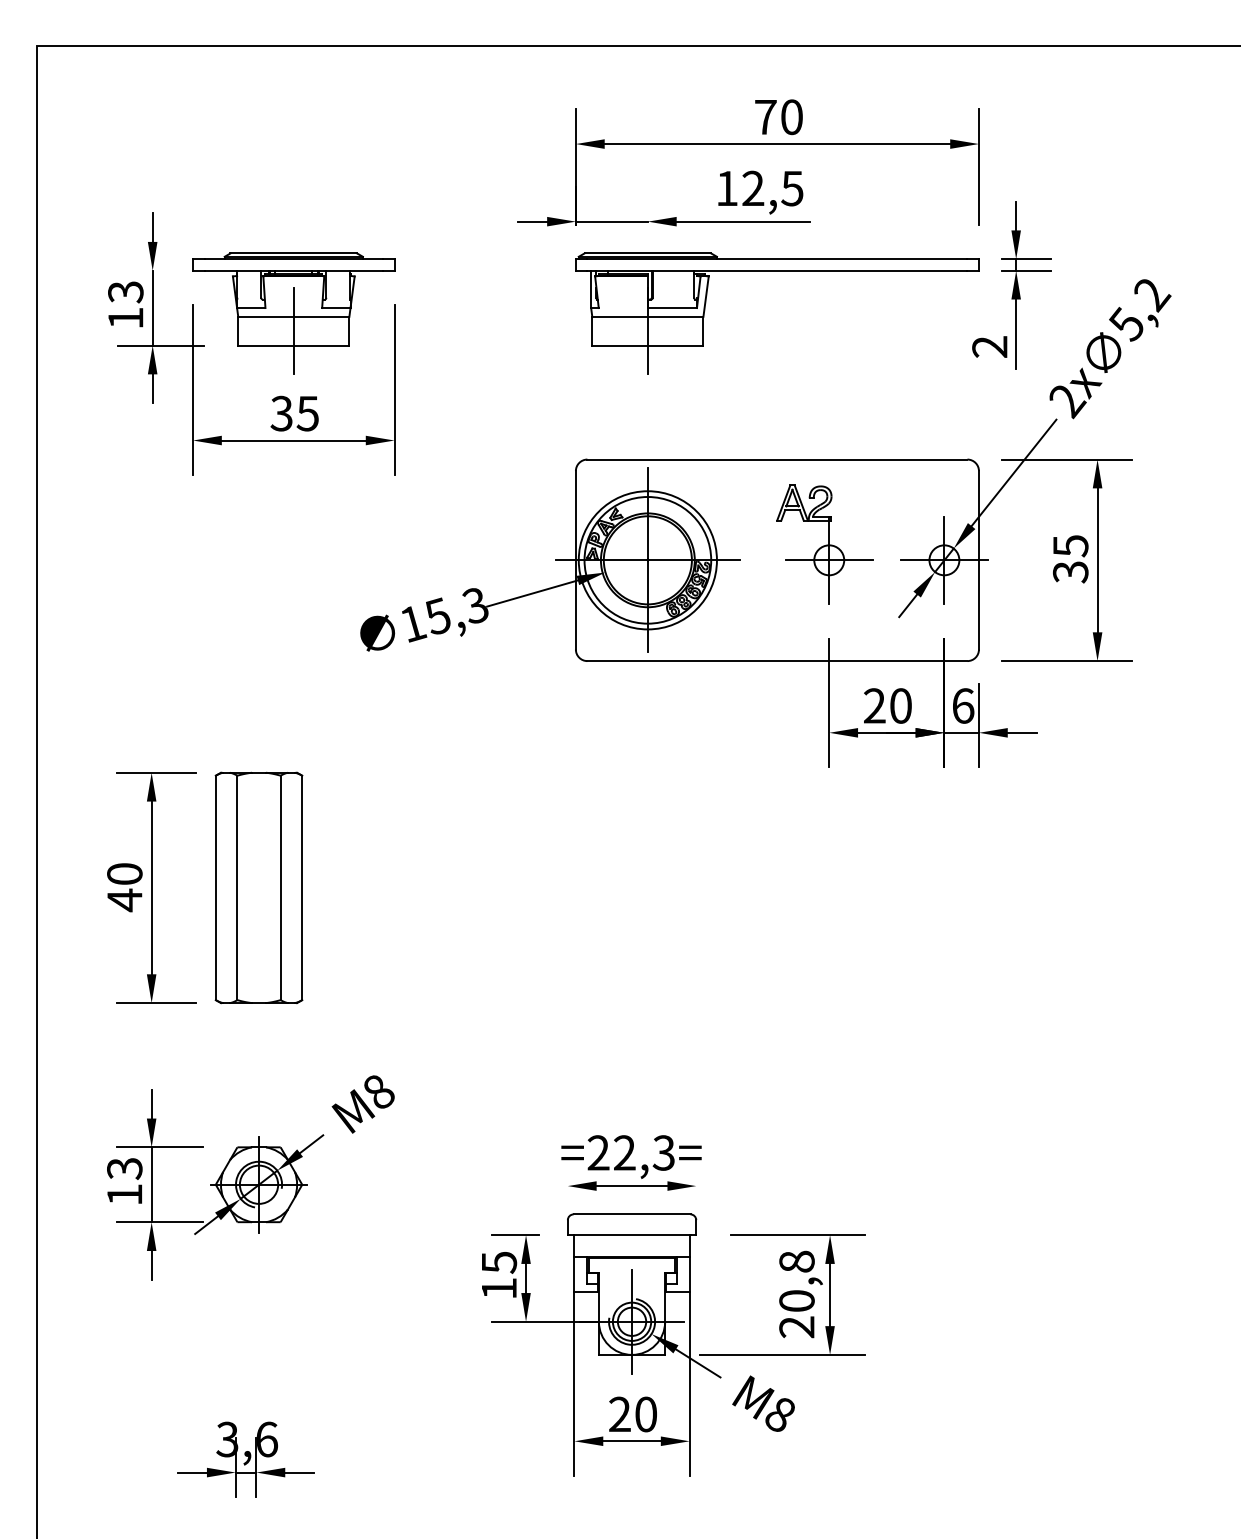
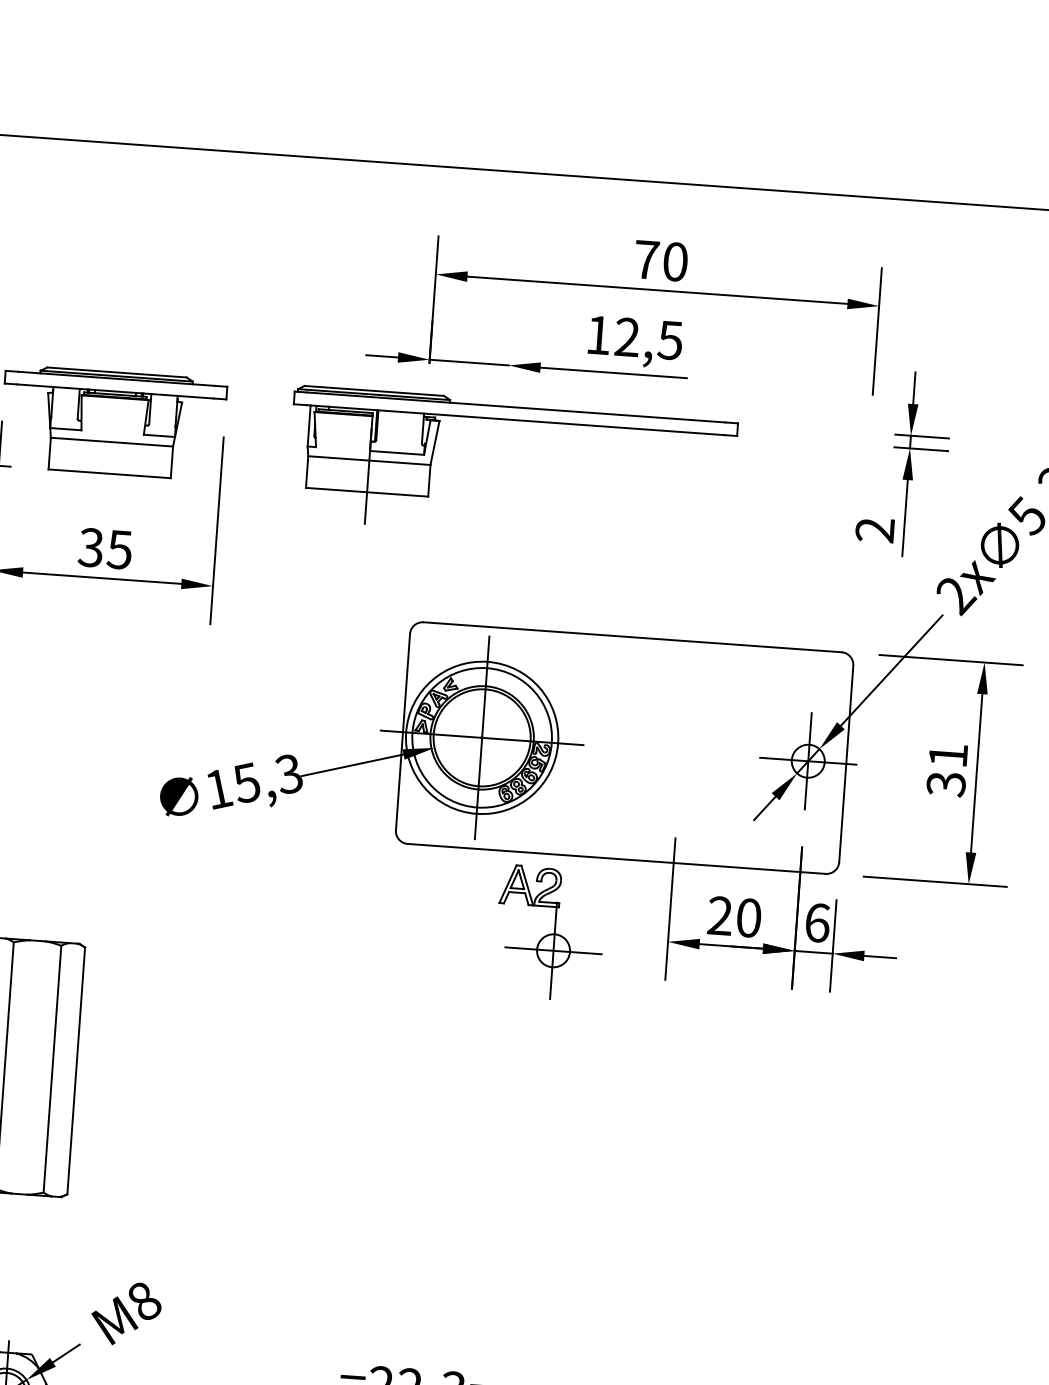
part: (777, 271) -> (515, 420), moved
line: (293, 331) -> (110, 458), removed
part: (824, 544) -> (549, 933), moved
text: (1070, 546) -> (948, 755), 35 -> 31

